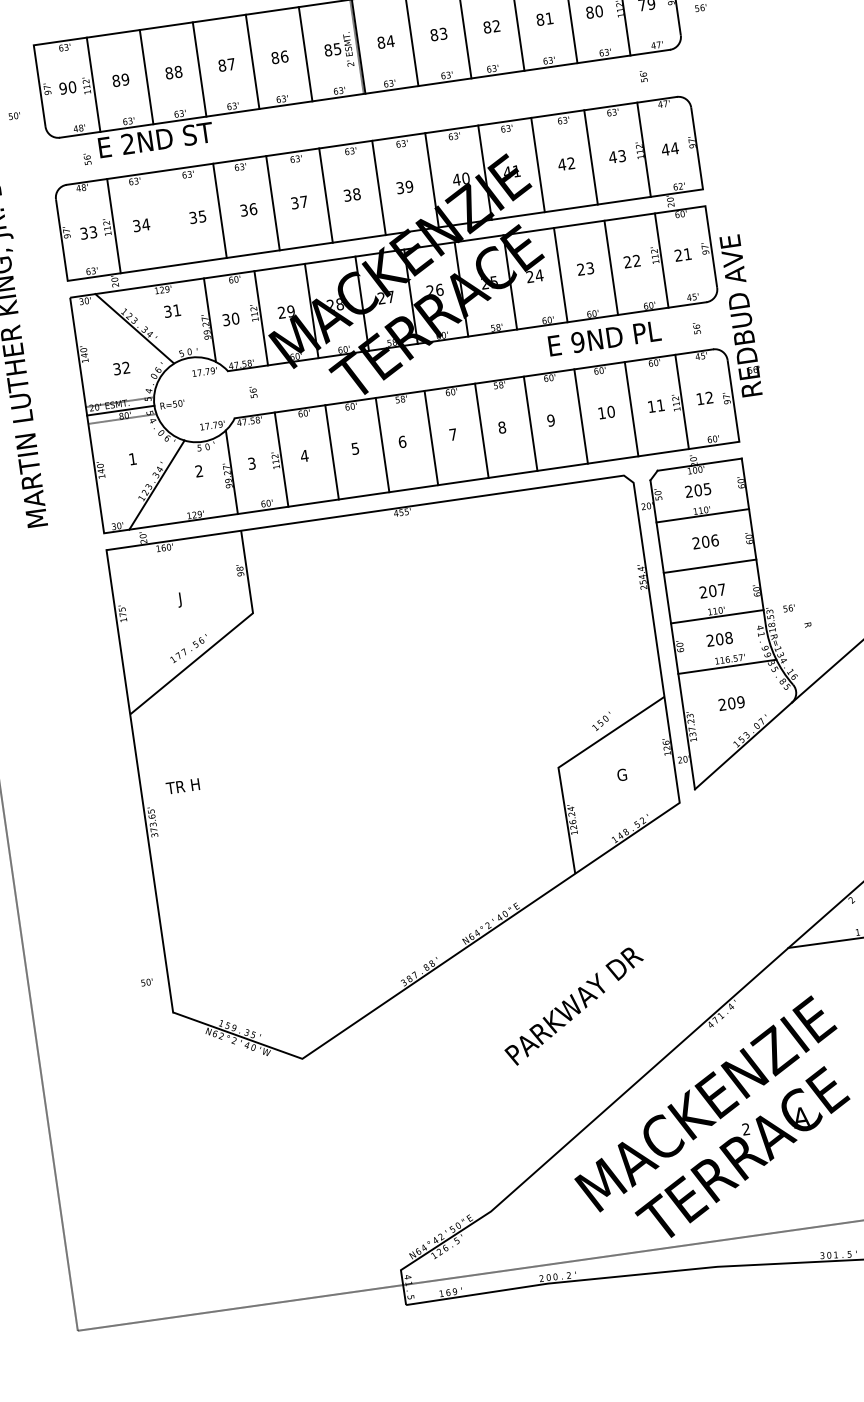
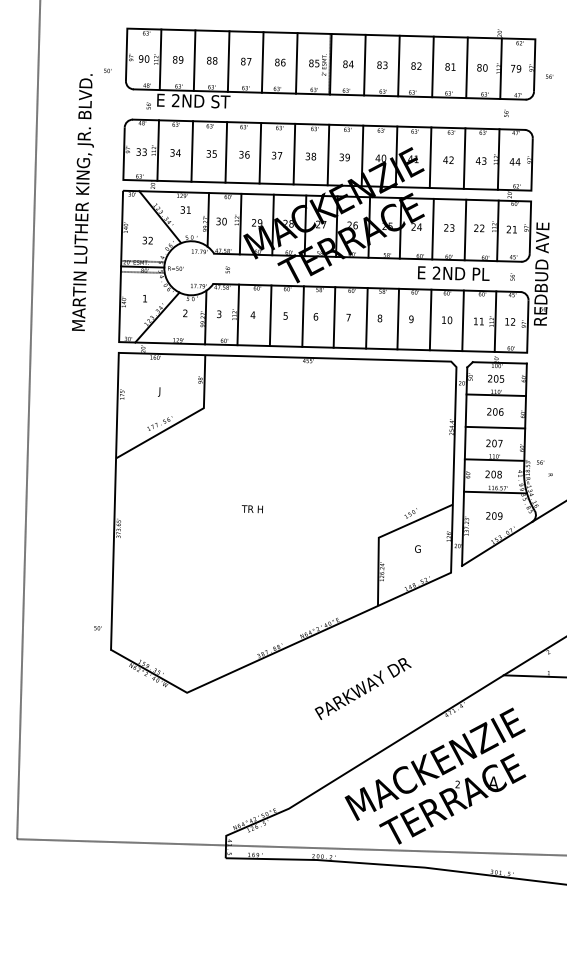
line: (167, 218) -> (192, 151), added
text: (577, 341) -> (436, 272), 9ND -> 2ND
text: (181, 787) -> (251, 509), moved

